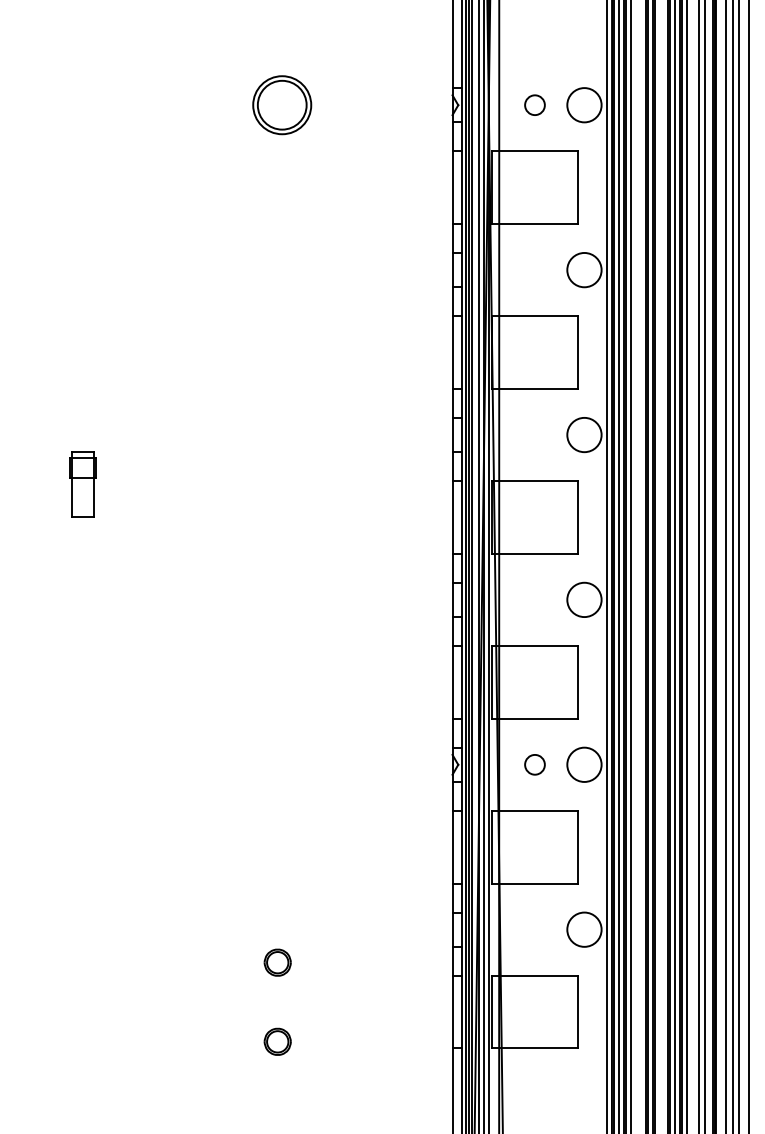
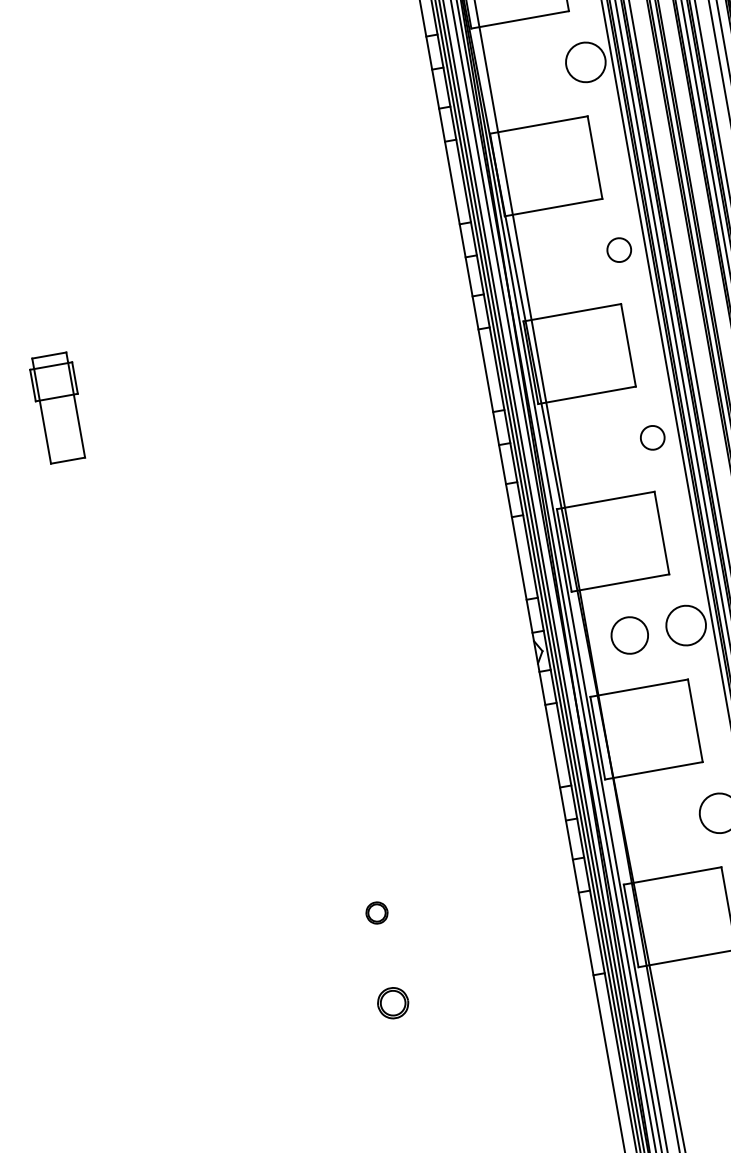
circle: (584, 434) -> (619, 249), size x0.6
part: (82, 484) -> (57, 408), size x1.4
circle: (584, 599) -> (652, 437), size x0.6
circle: (534, 764) -> (629, 635), size x1.6
part: (277, 962) -> (376, 912), size x0.7

